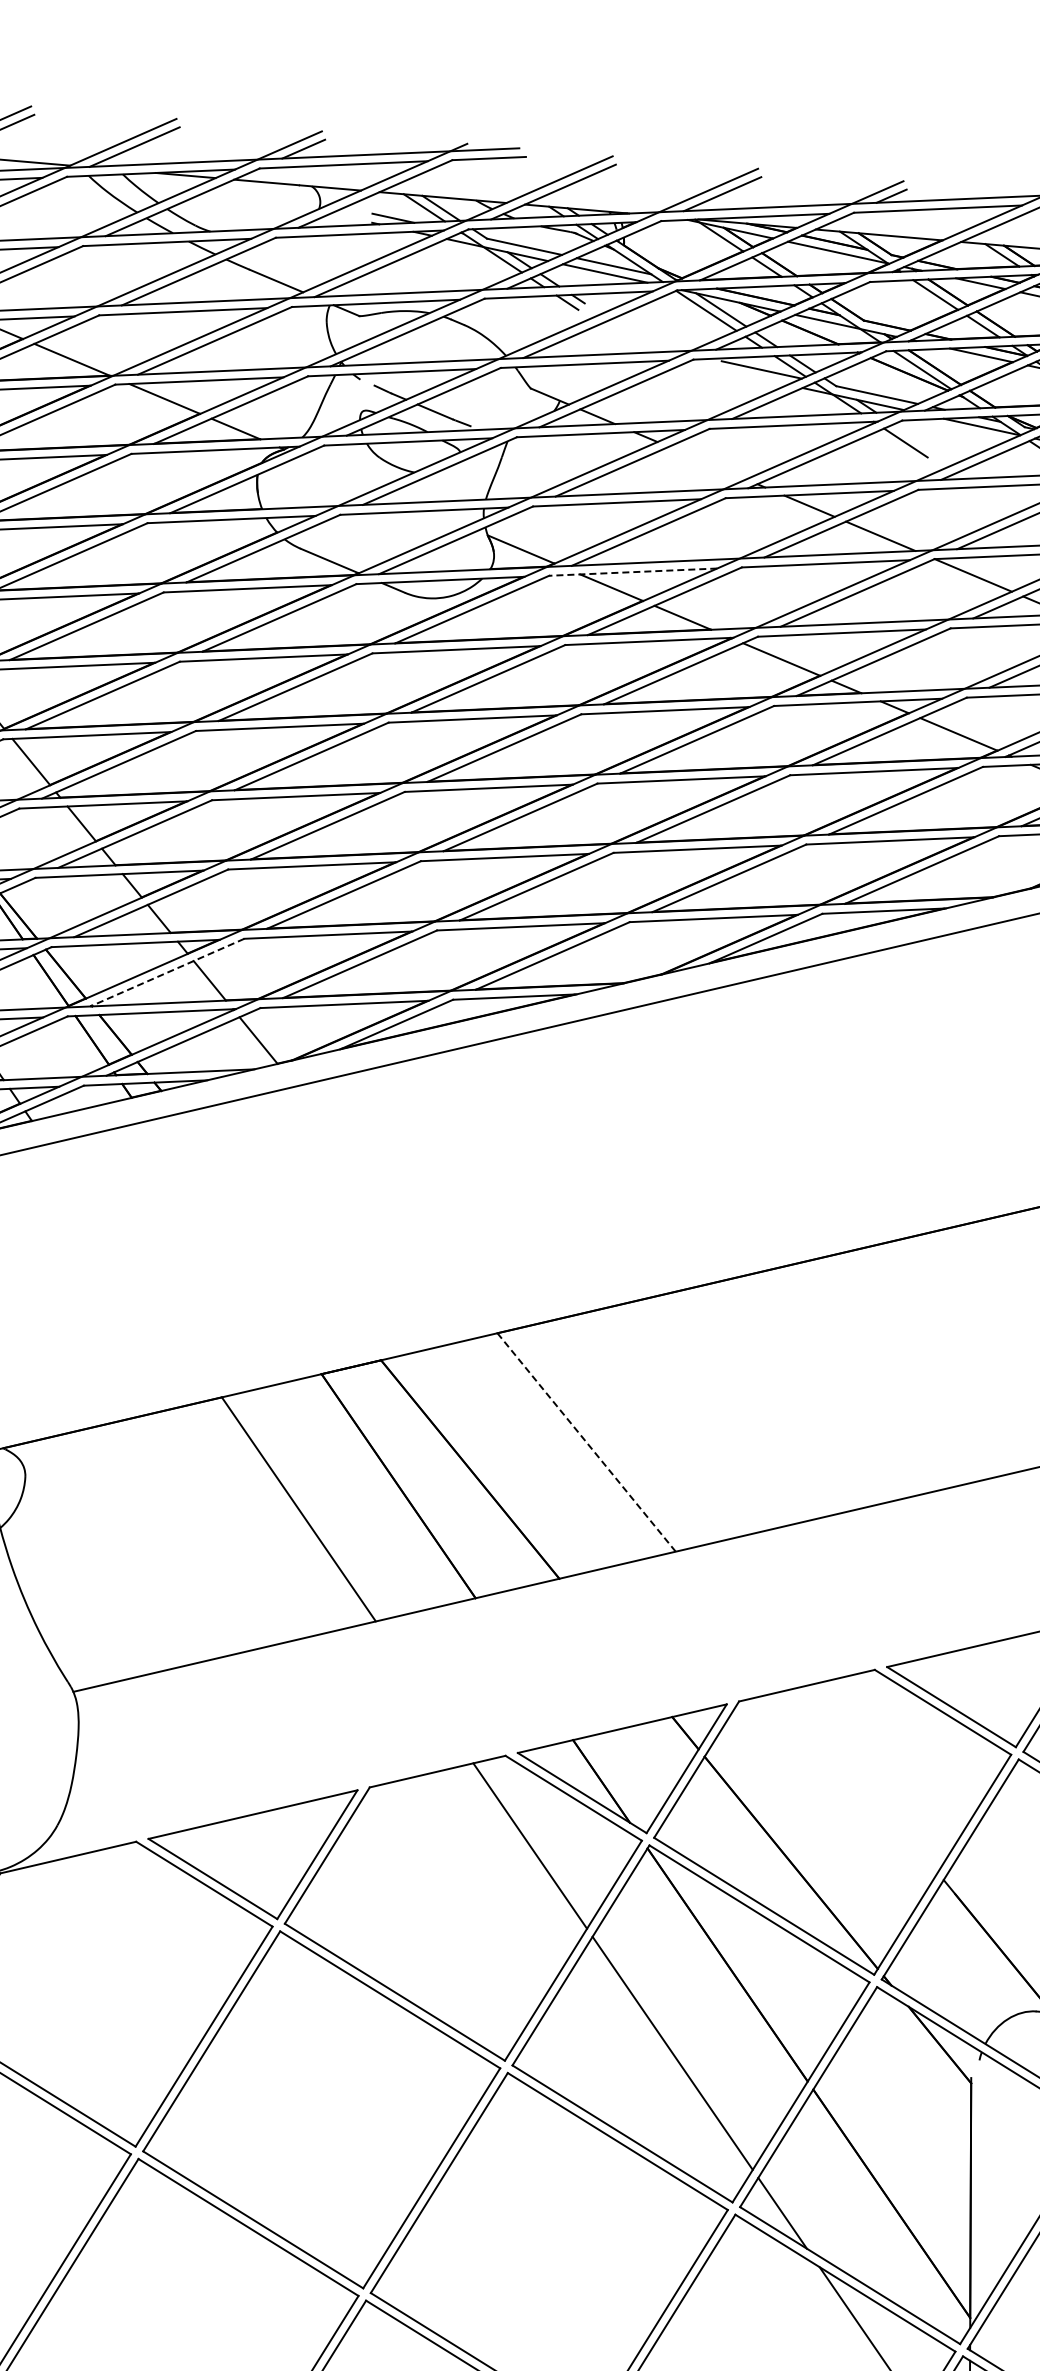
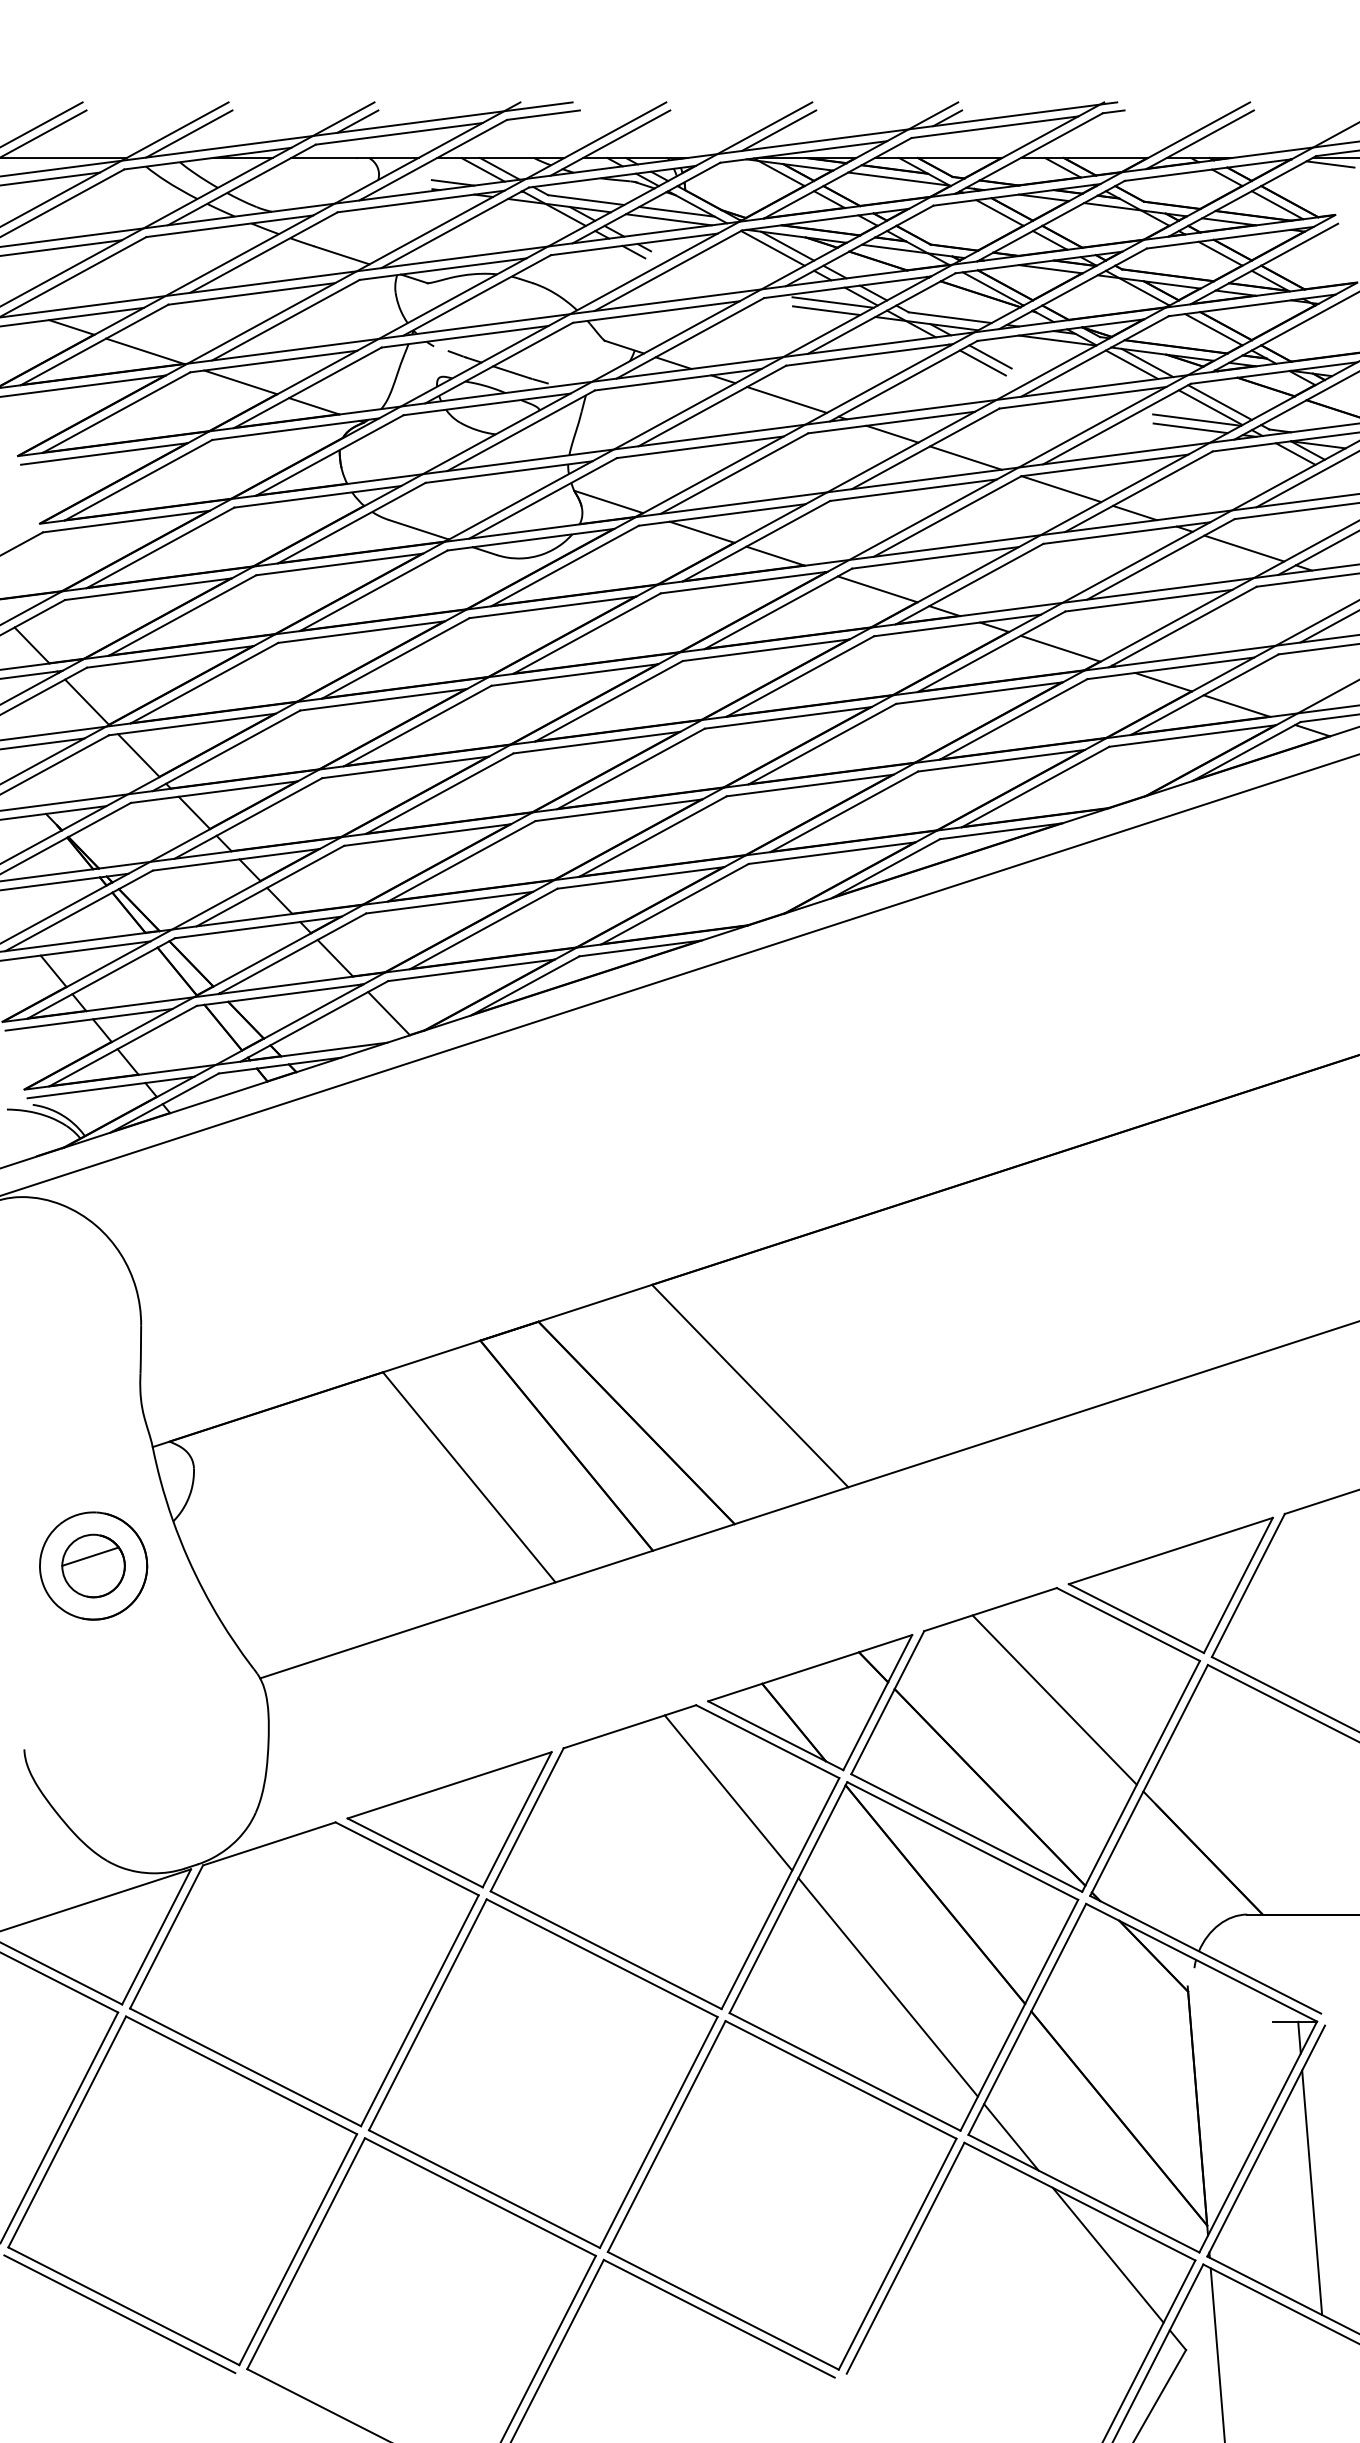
line: (754, 377) -> (826, 310), added
line: (913, 437) -> (990, 356), added
line: (707, 462) -> (786, 399), added
line: (632, 572) -> (721, 515), dashed -> solid
line: (166, 973) -> (291, 954), dashed -> solid
line: (586, 1442) -> (750, 1386), dashed -> solid
line: (863, 1780) -> (1054, 1699), added

